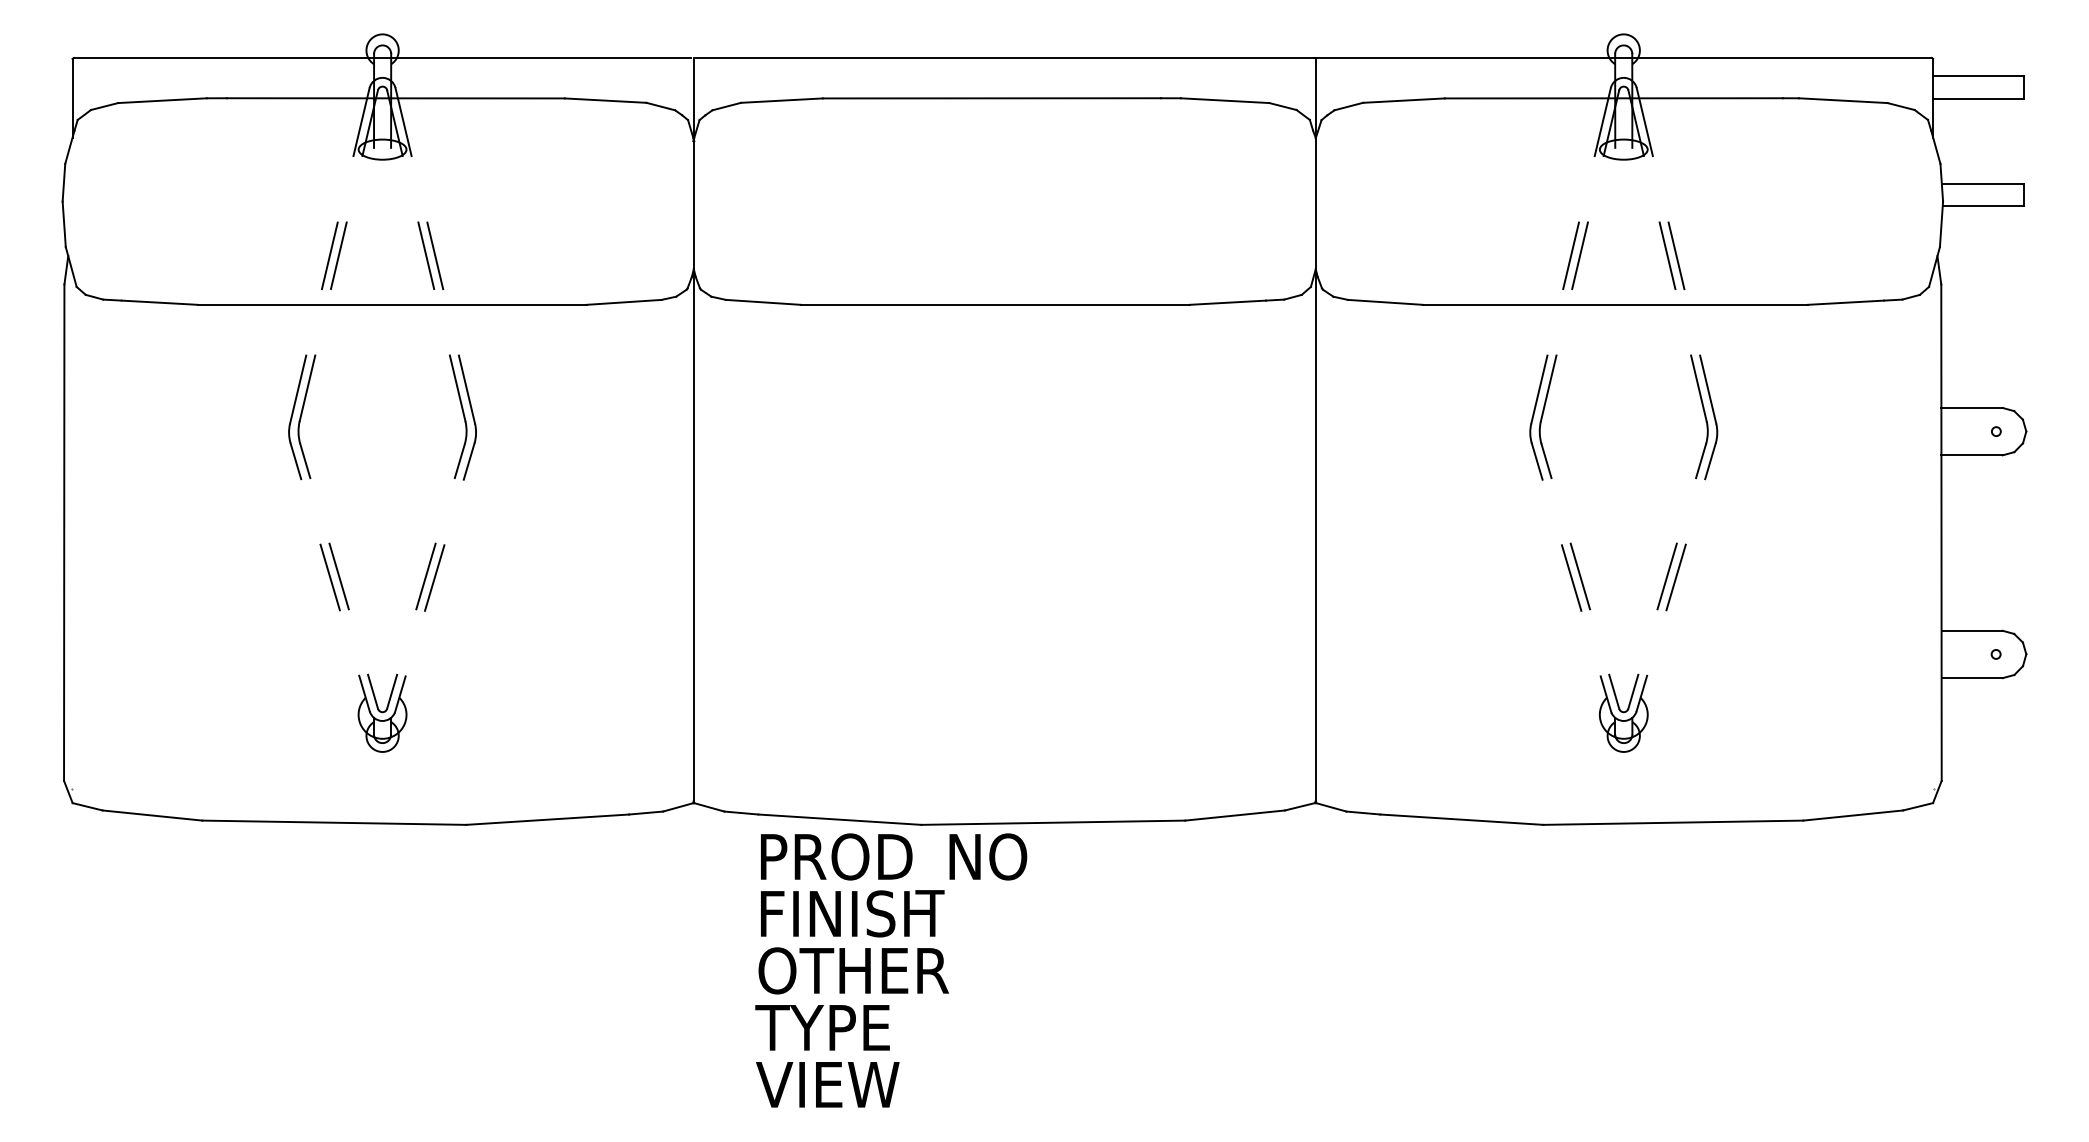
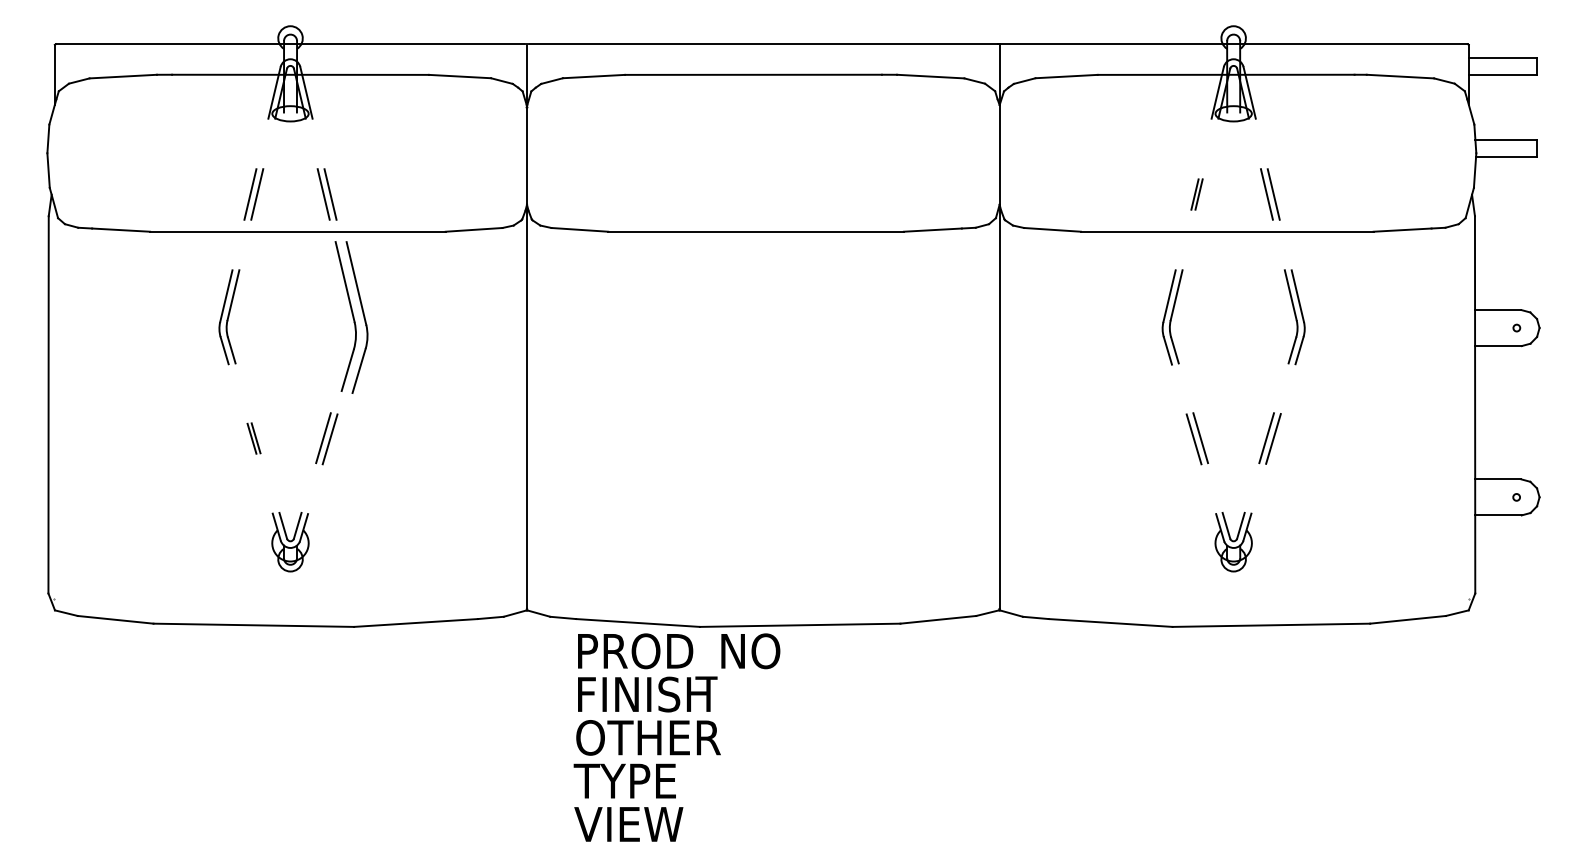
part: (1575, 255) -> (1197, 194), size x0.6
part: (462, 417) -> (351, 317), size x1.6
part: (334, 576) -> (253, 438), size x0.6

